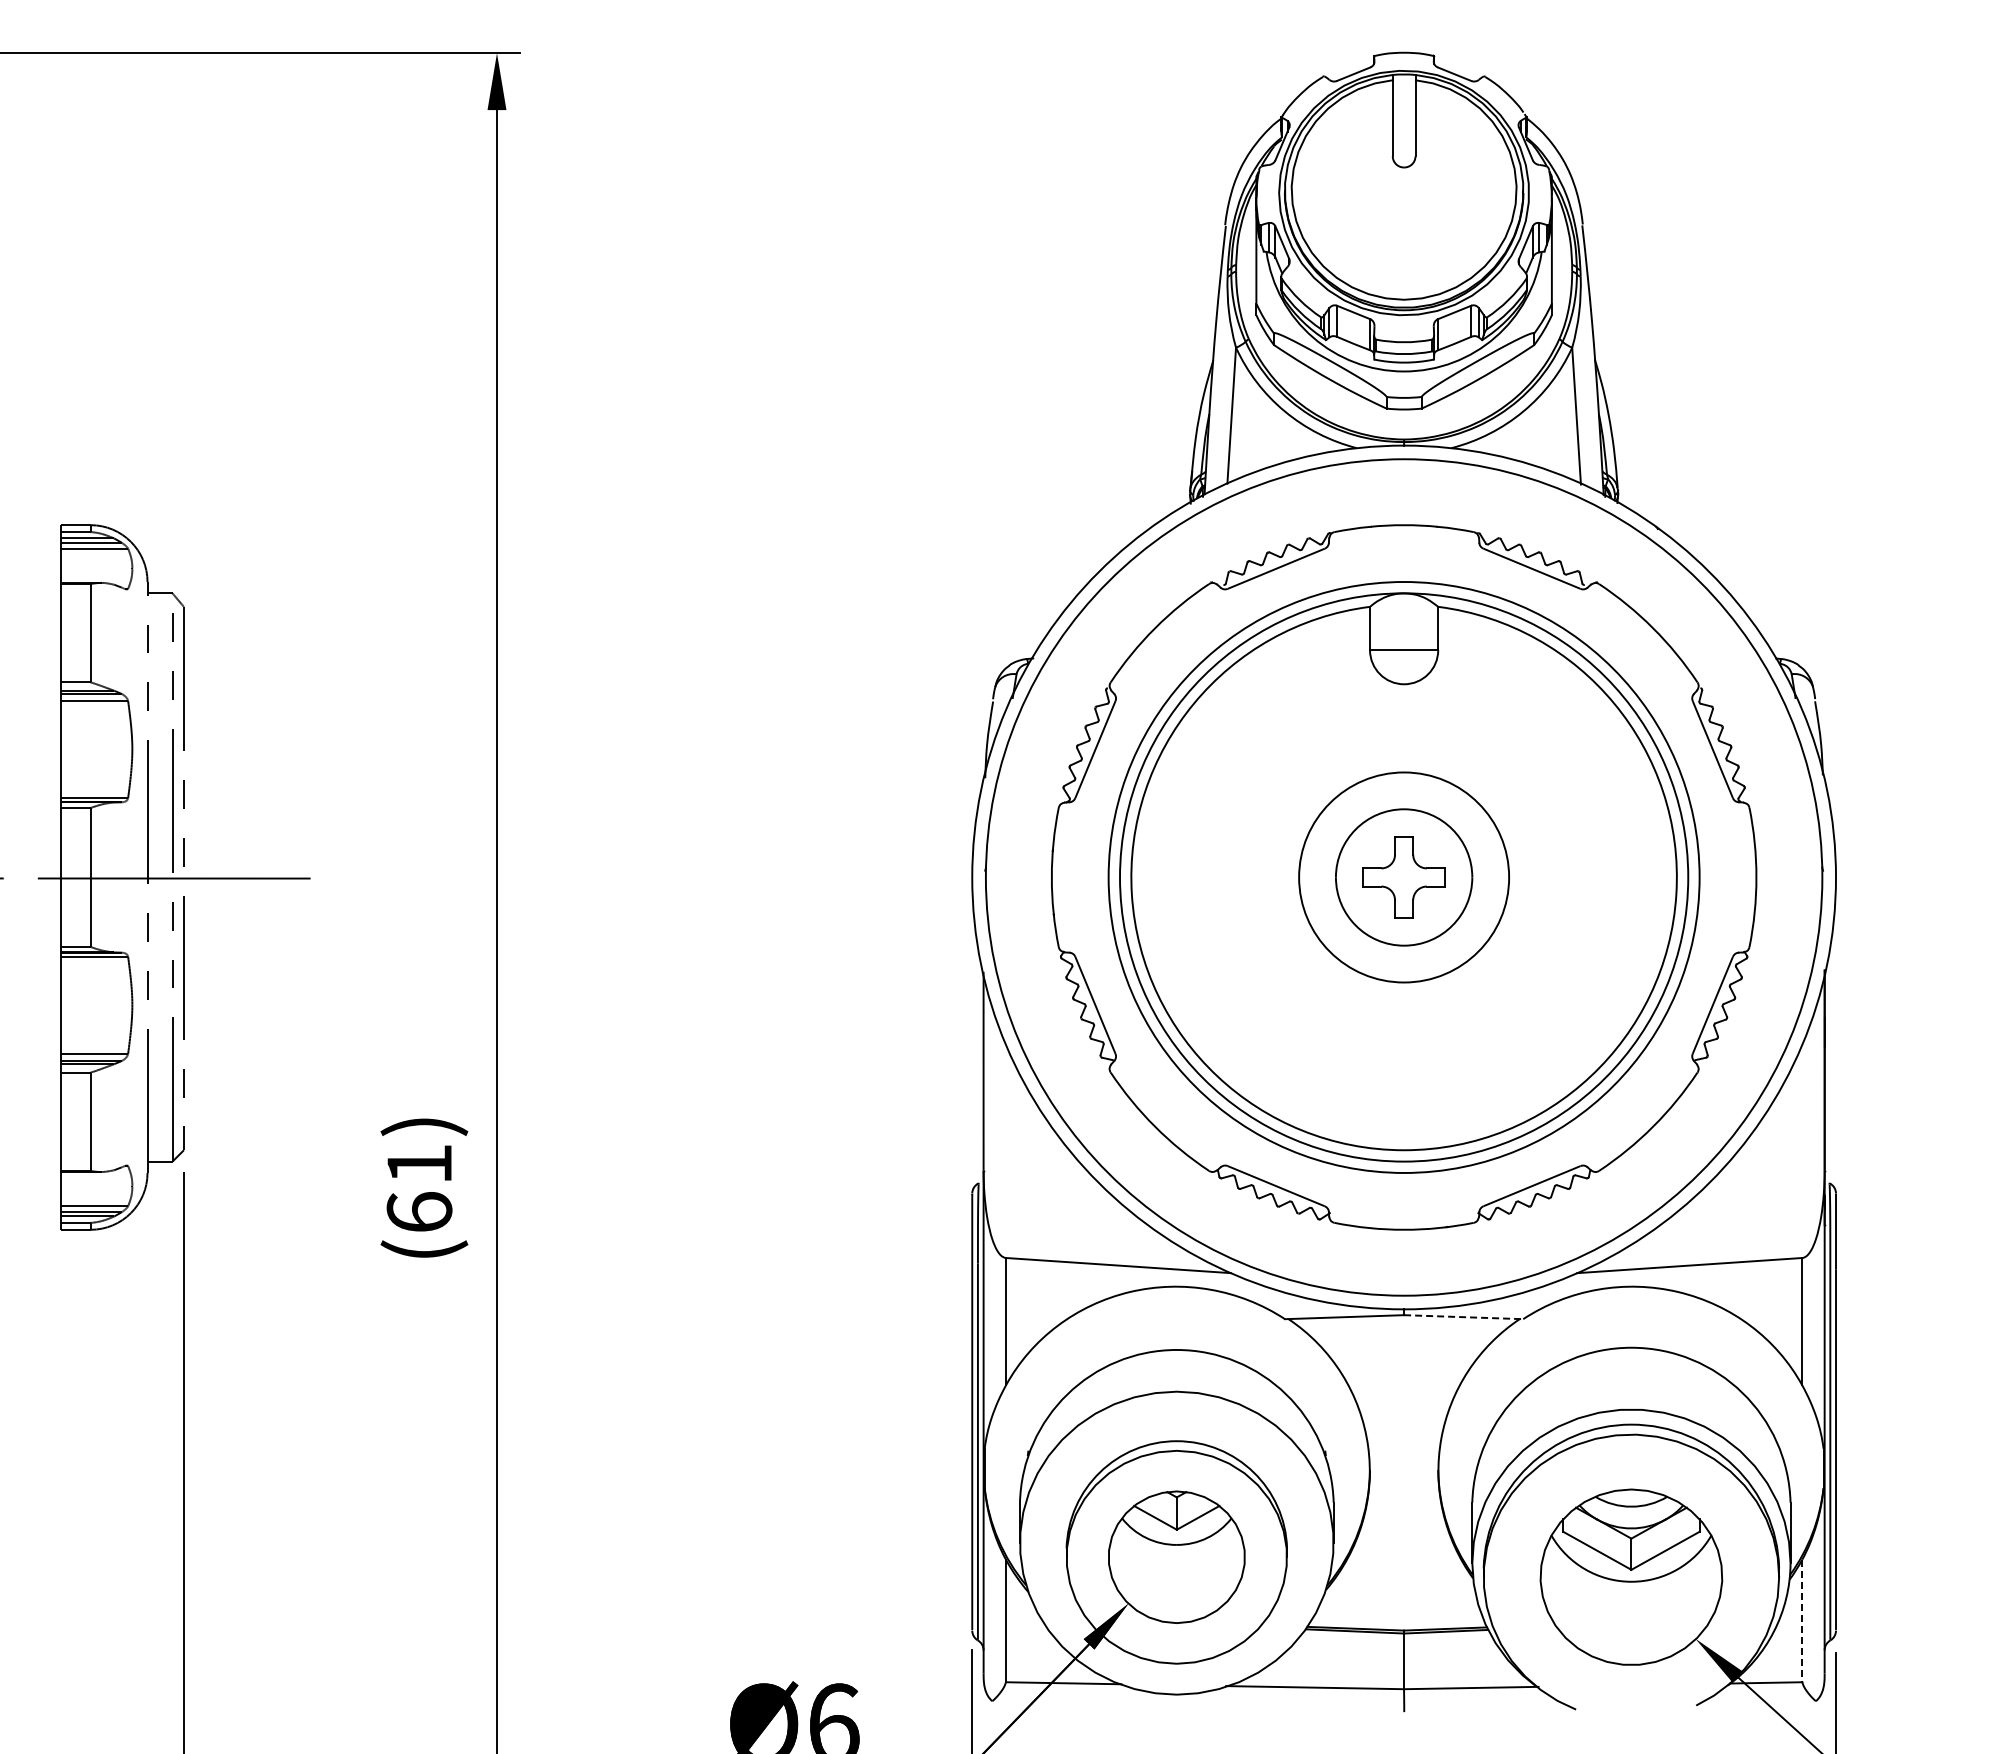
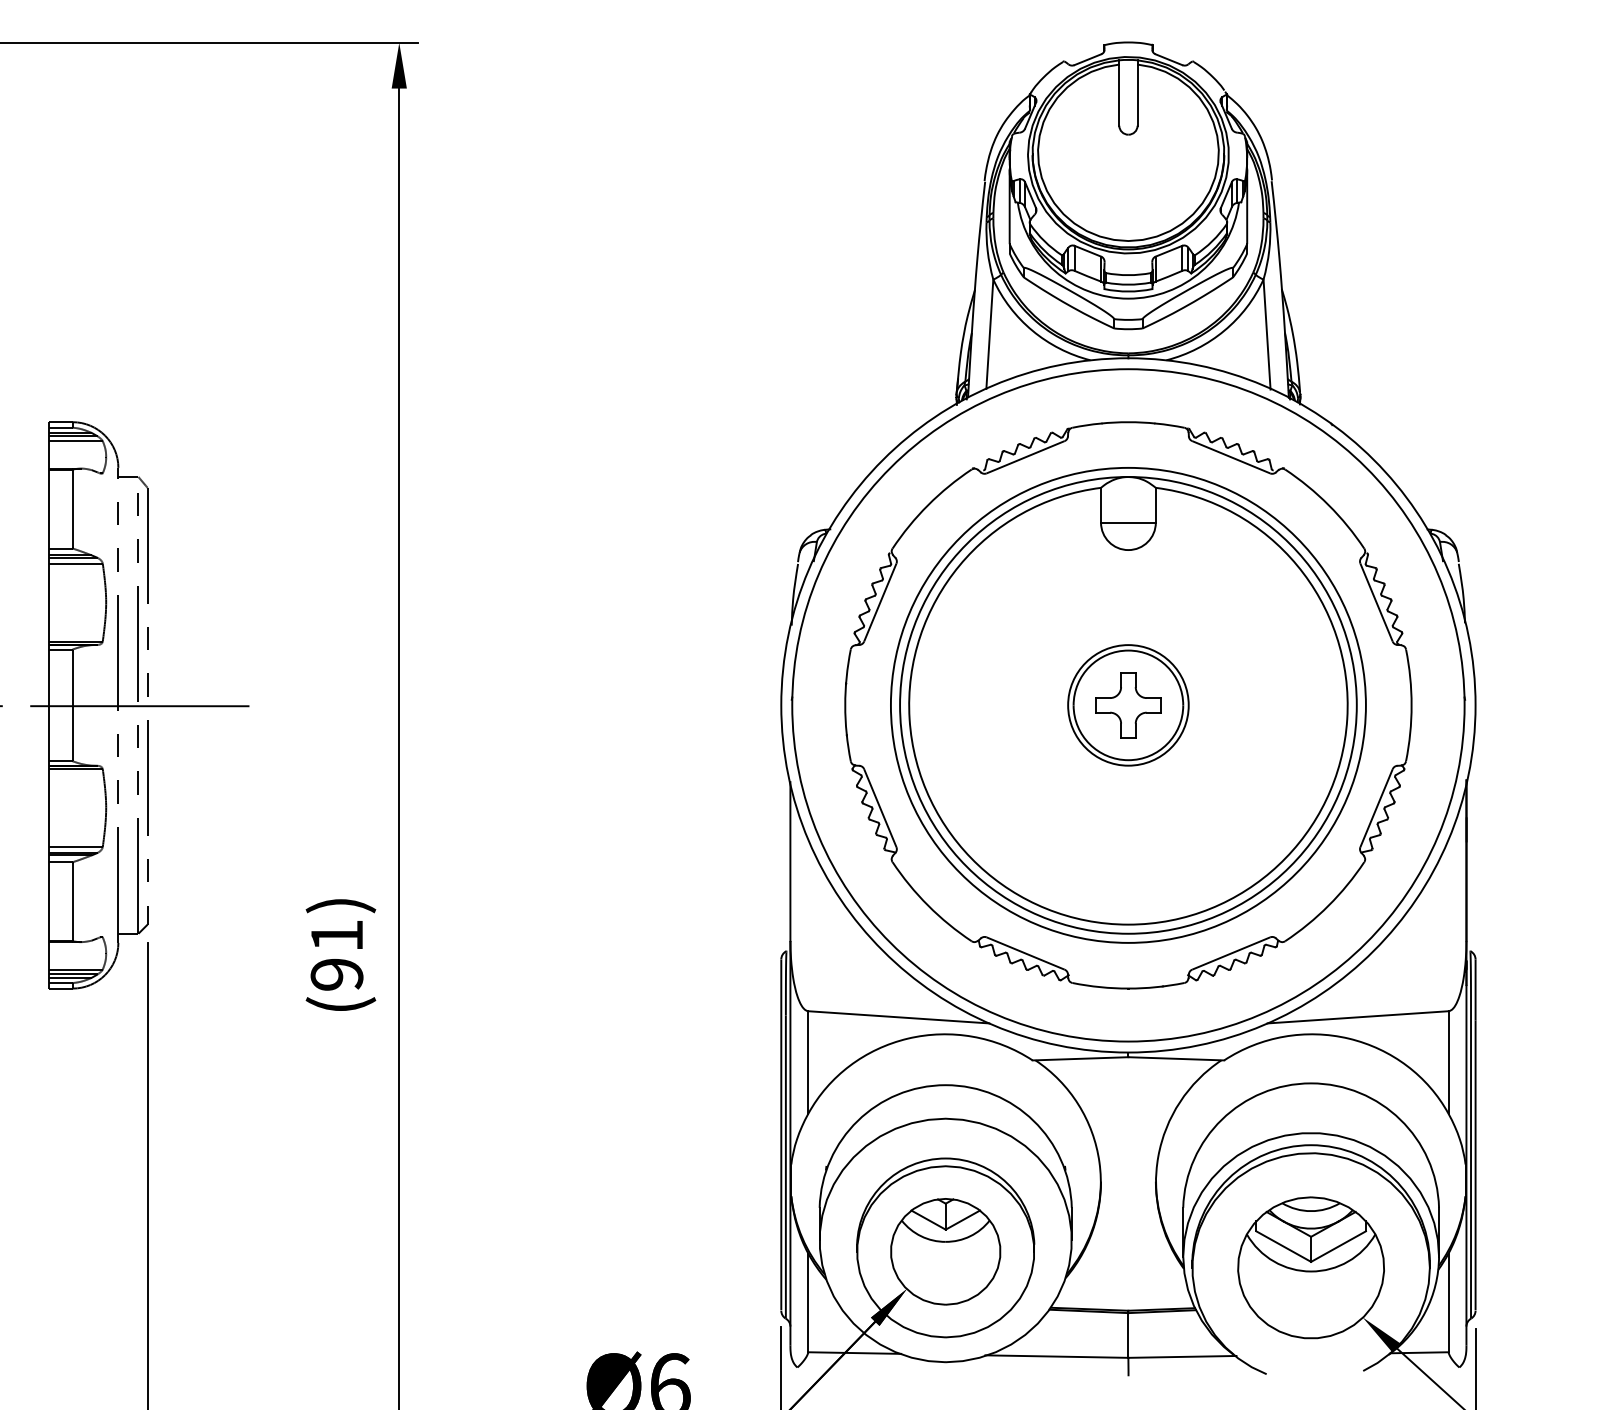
circle: (1404, 877) -> (1128, 705), size x0.71
text: (419, 1212) -> (336, 974), (61) -> (91)
line: (1463, 1317) -> (1176, 1059), dashed -> solid
line: (1802, 1621) -> (1448, 1303), dashed -> solid

